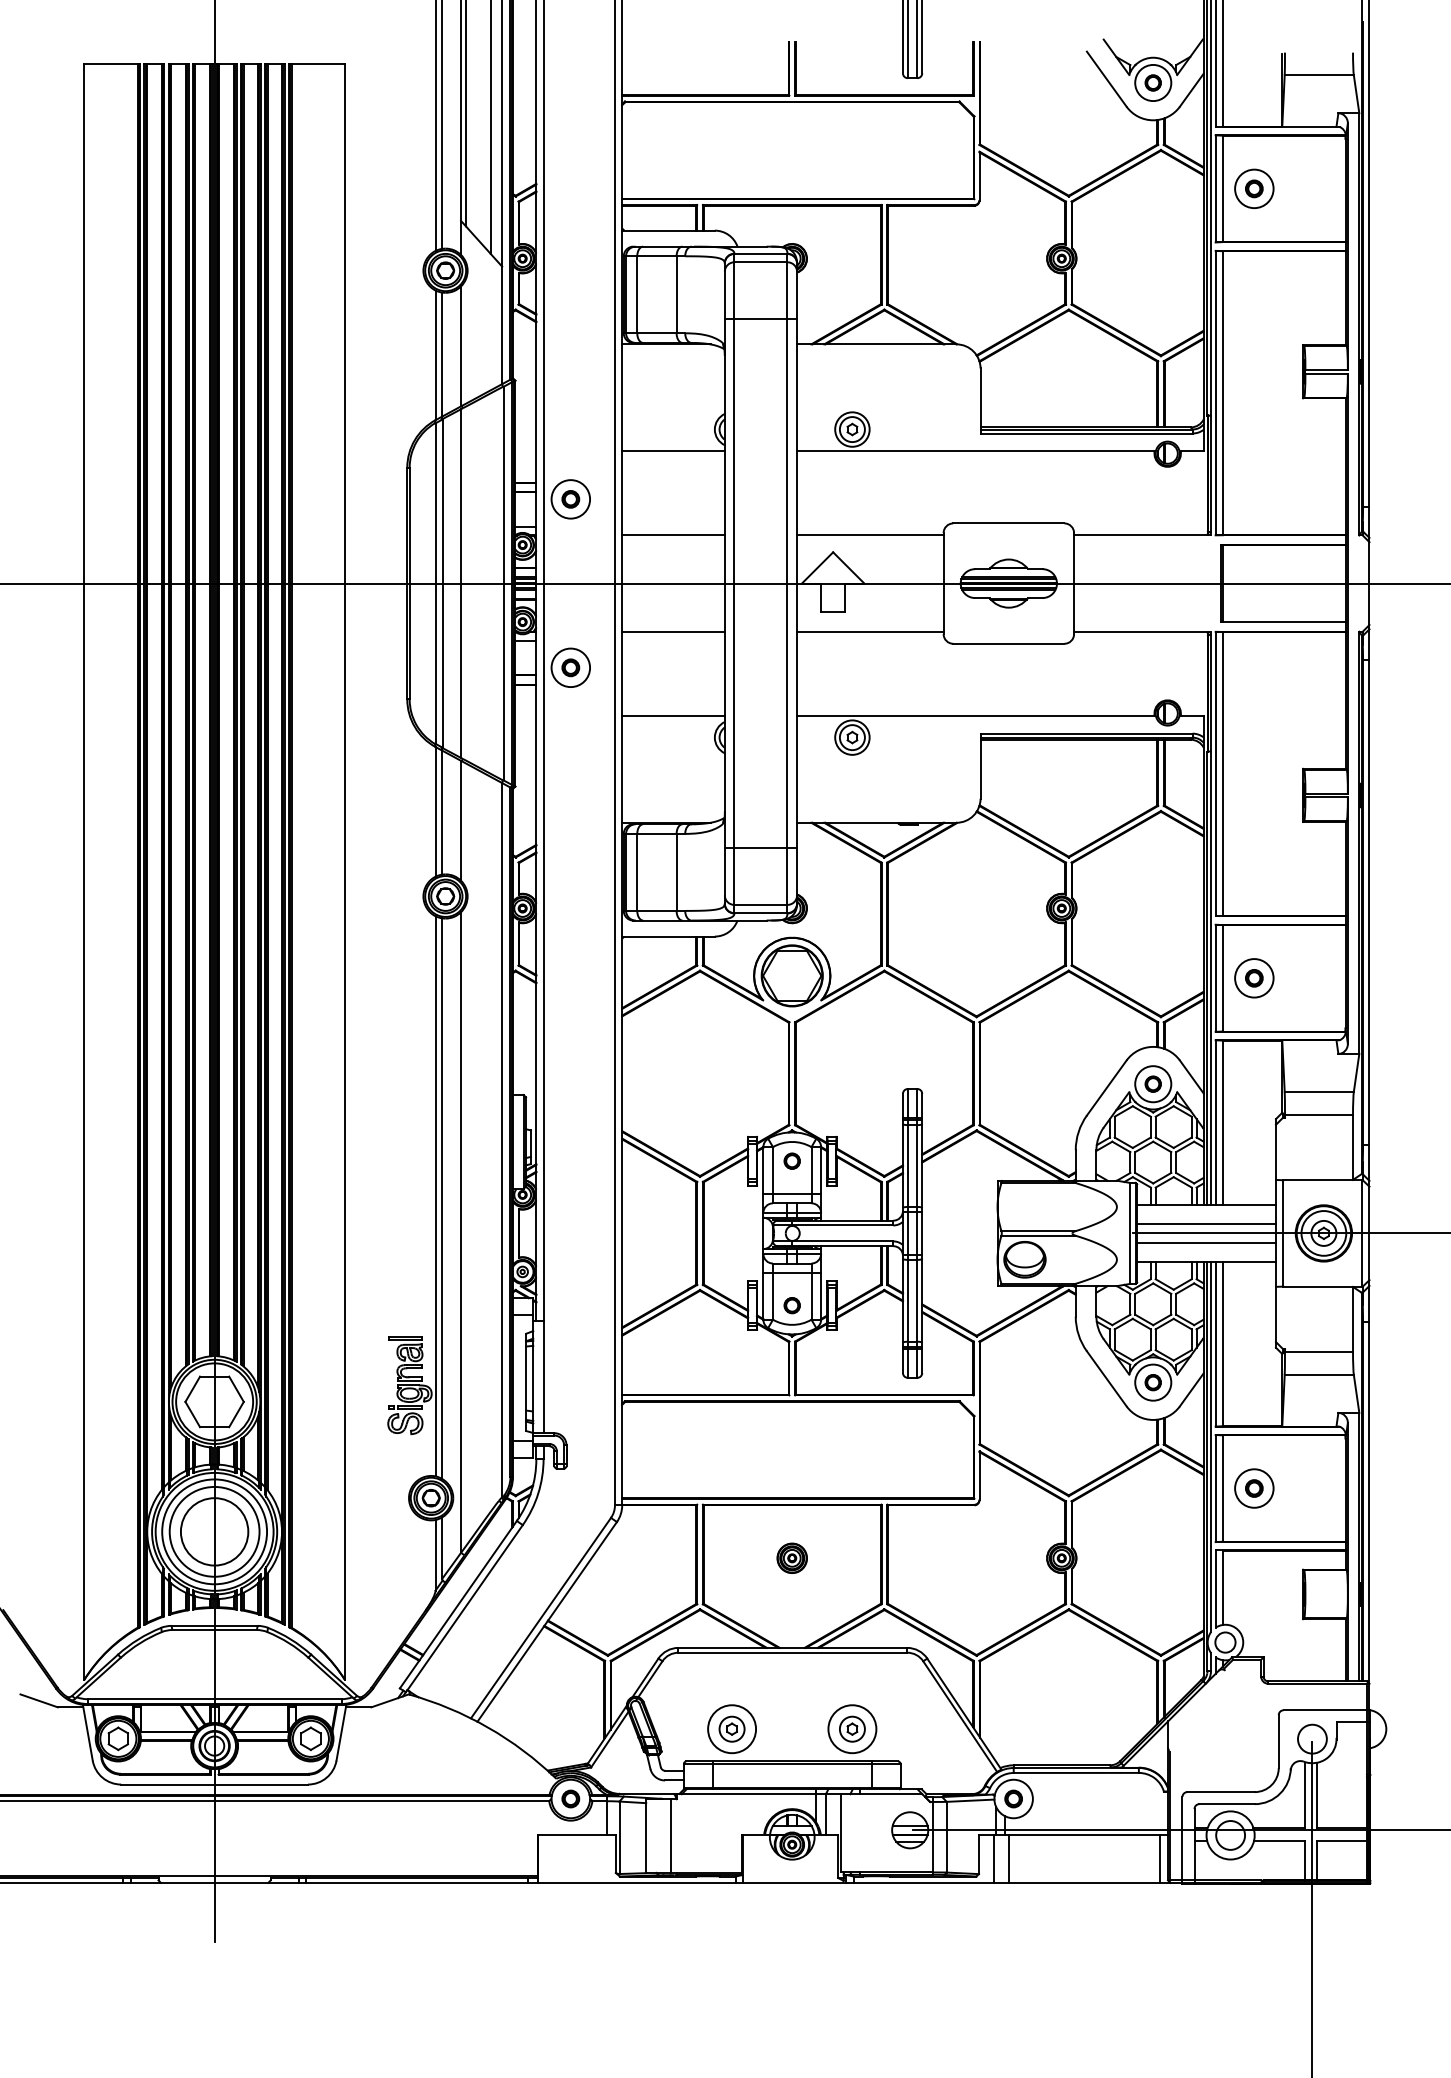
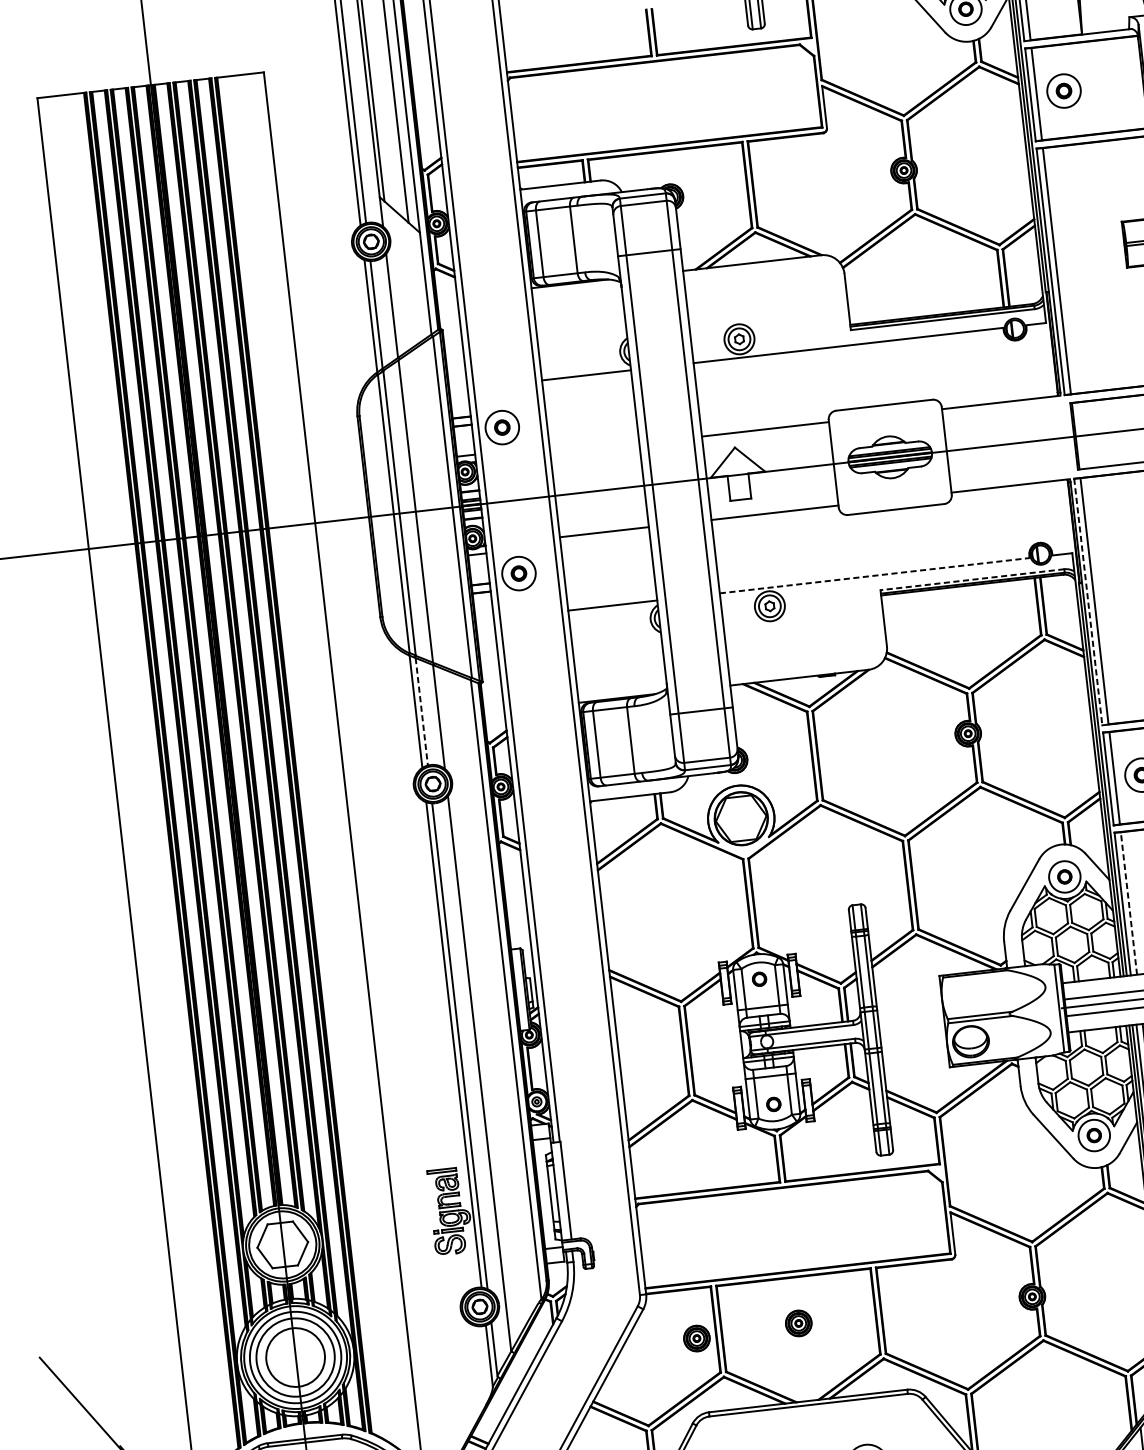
line: (673, 535) -> (594, 448), removed
line: (975, 716) -> (874, 575), solid -> dashed
line: (1086, 733) -> (972, 579), solid -> dashed
line: (1215, 774) -> (1088, 602), solid -> dashed
line: (442, 813) -> (422, 712), solid -> dashed
line: (1222, 1122) -> (1128, 903), solid -> dashed
part: (673, 1561) -> (696, 1337), added

